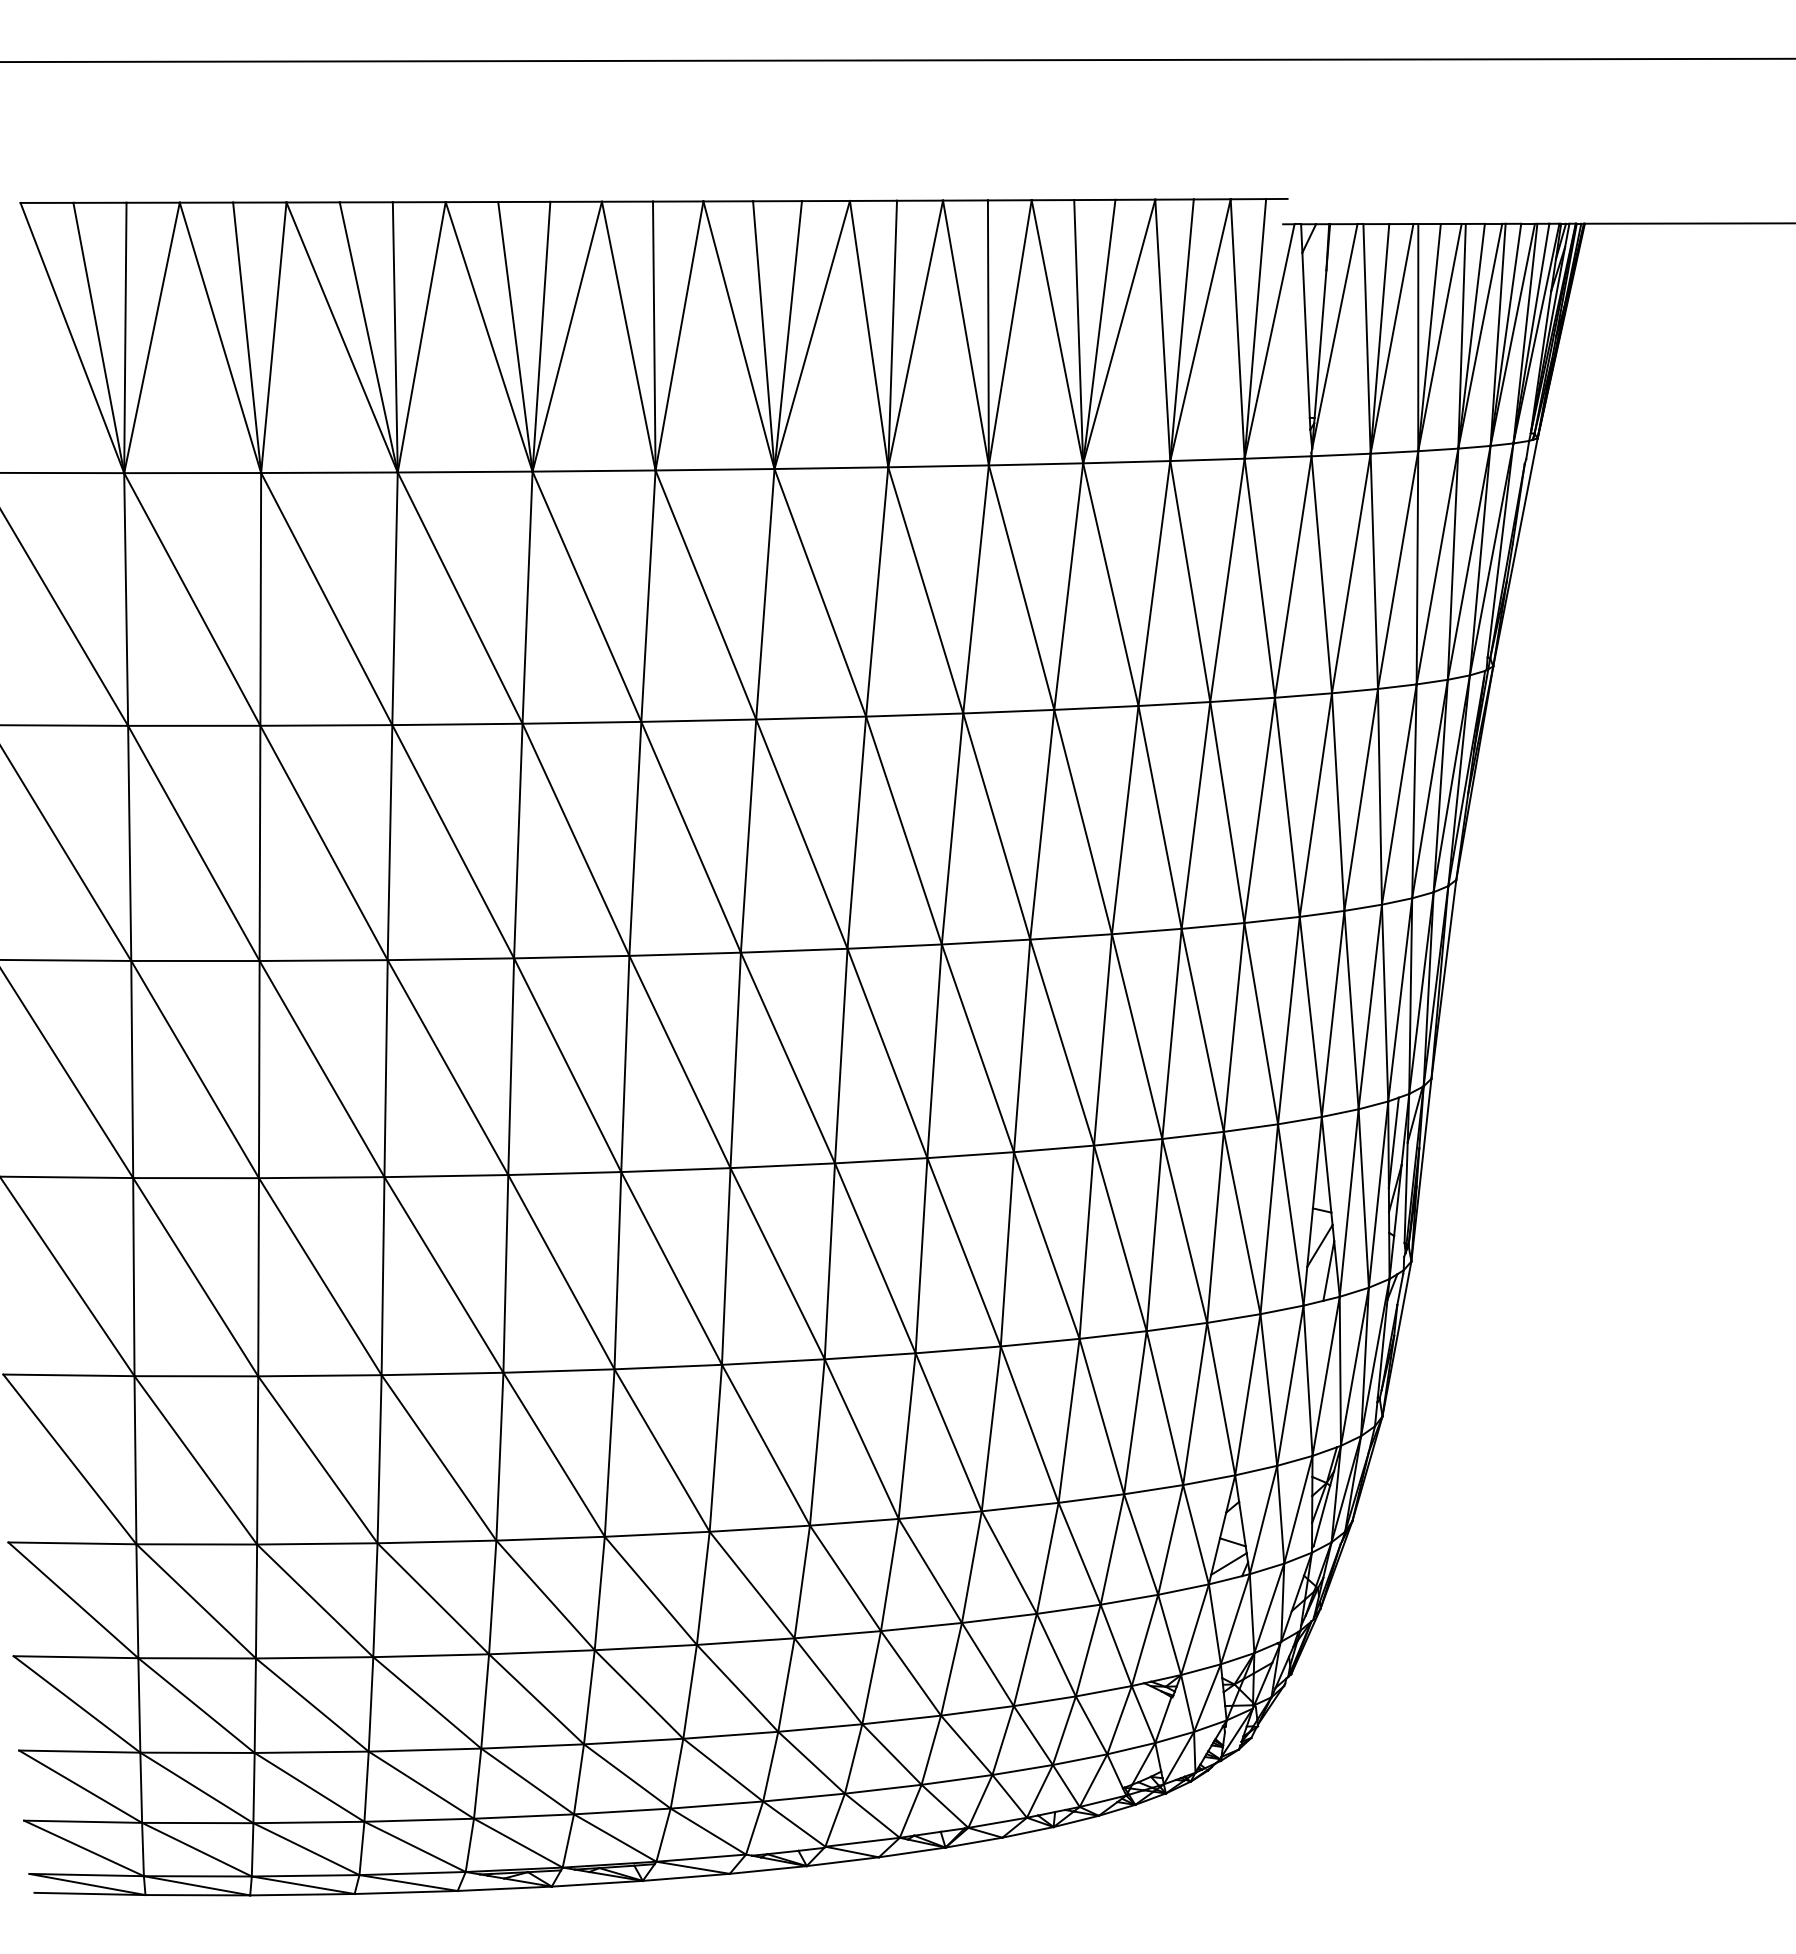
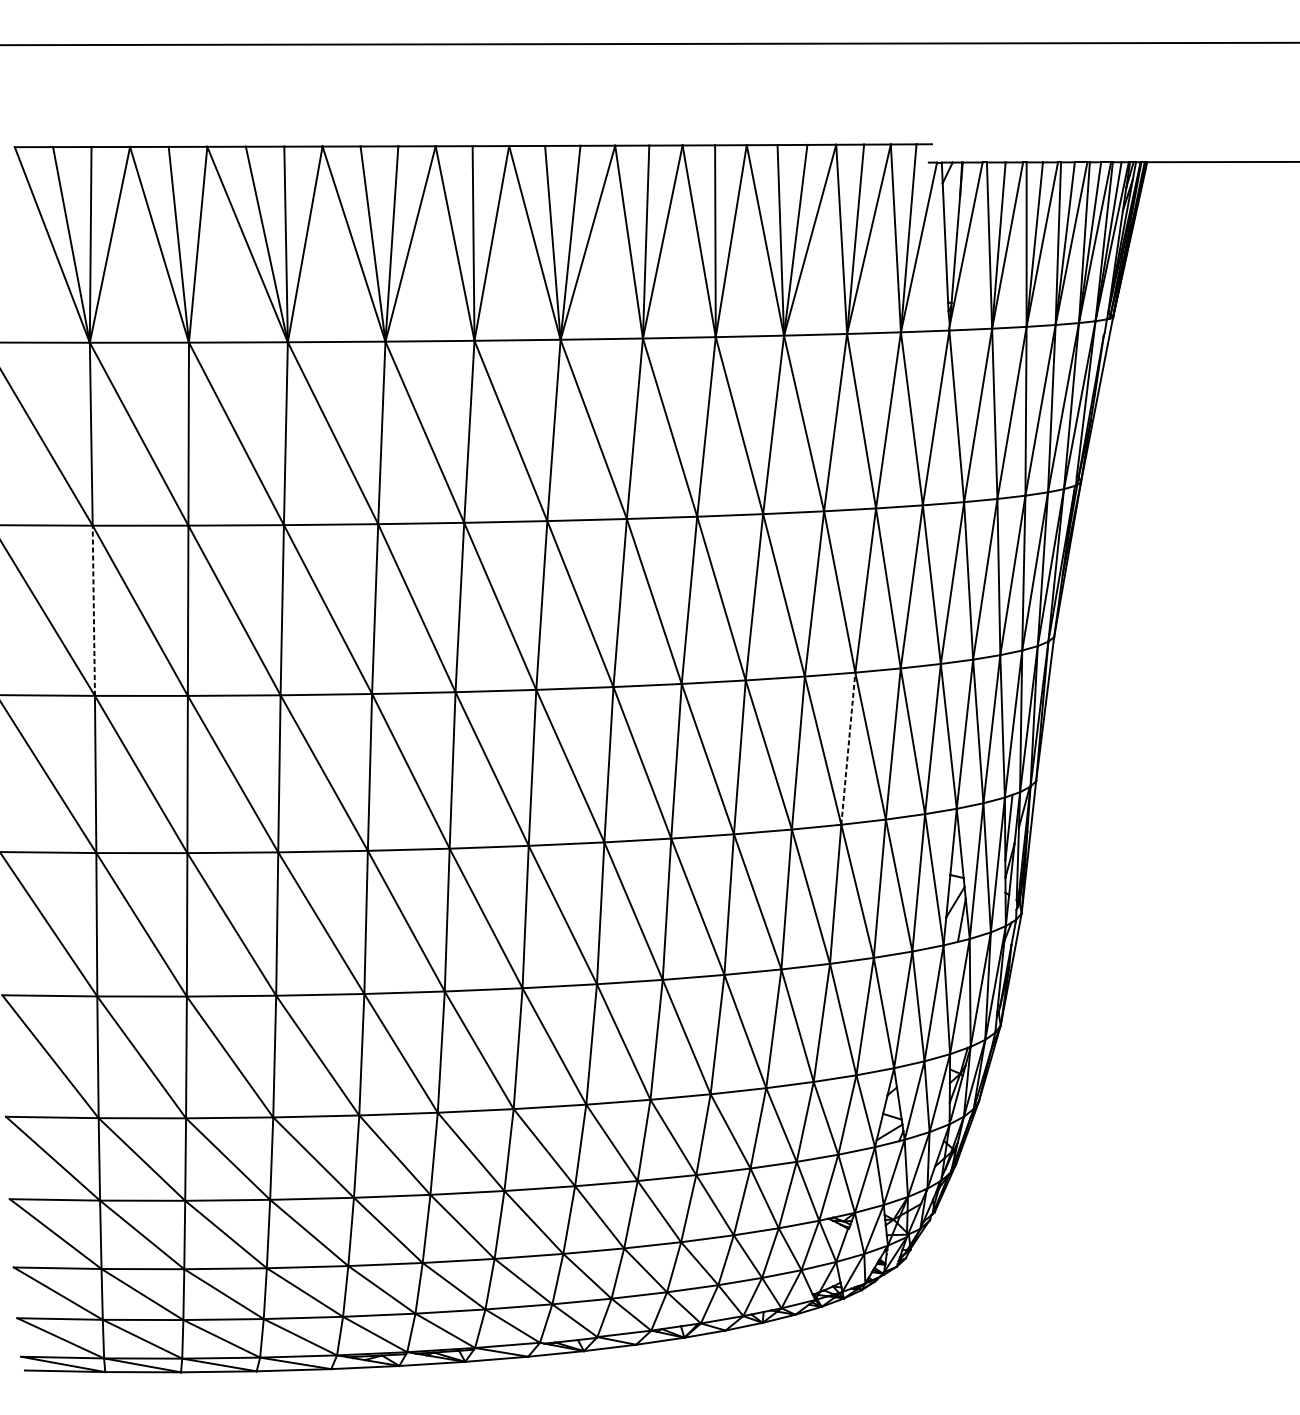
line: (129, 843) -> (93, 610), solid -> dashed
line: (1171, 1033) -> (847, 748), solid -> dashed

